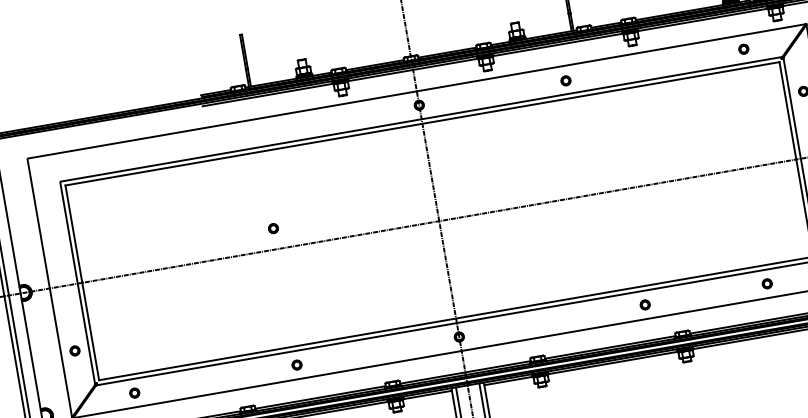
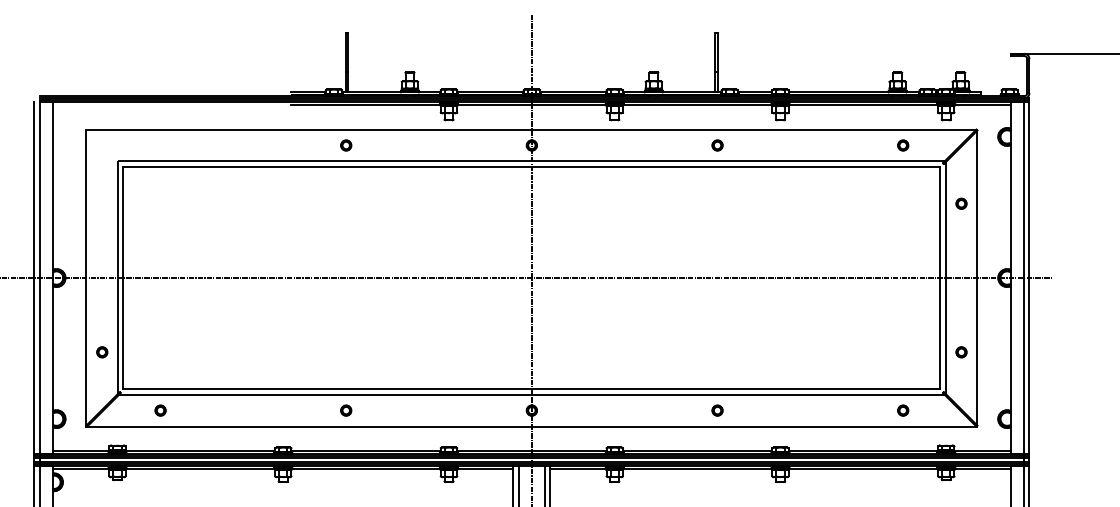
part: (565, 80) -> (717, 145), moved
part: (273, 228) -> (346, 145), moved
part: (767, 283) -> (903, 410), moved
part: (645, 304) -> (717, 410), moved

